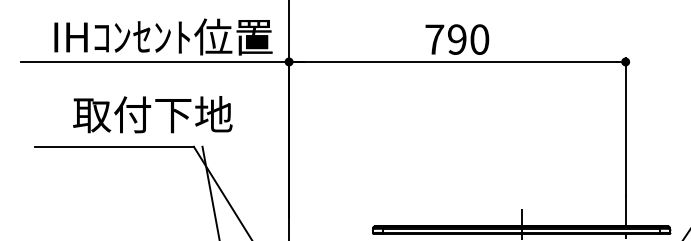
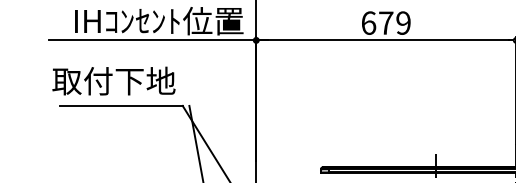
text: (457, 39) -> (386, 23), 790 -> 679
text: (152, 114) -> (113, 80), moved

